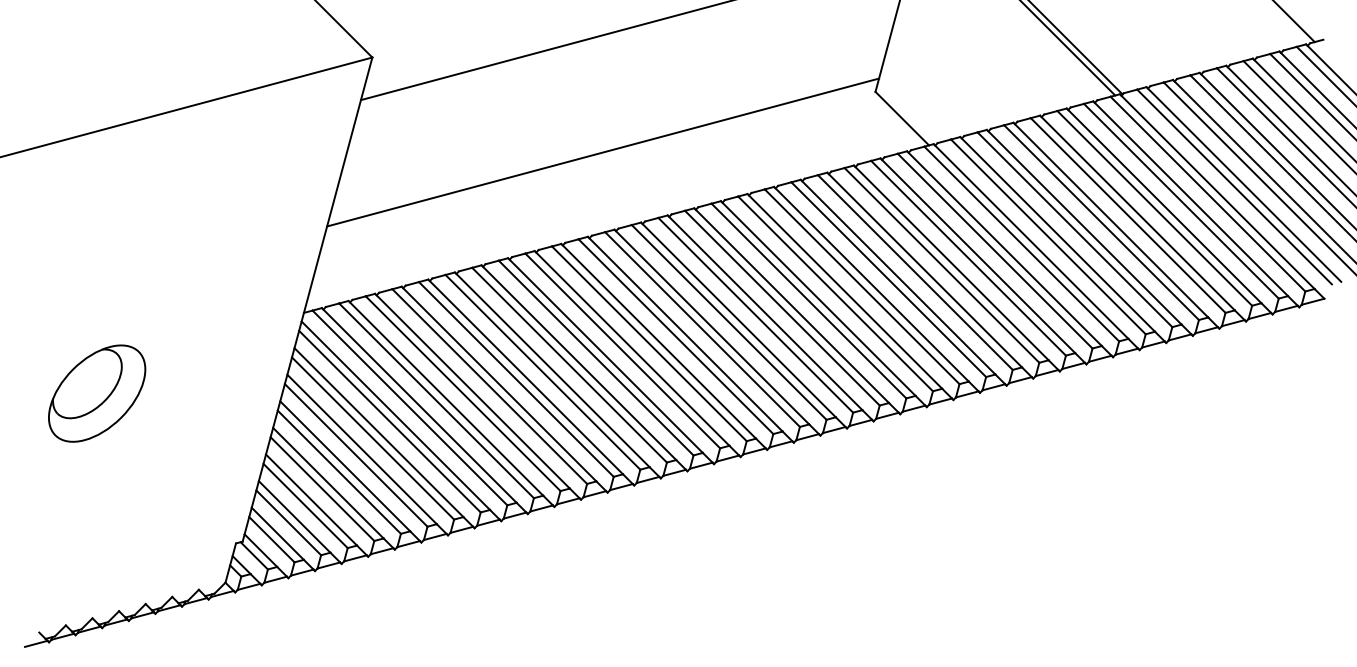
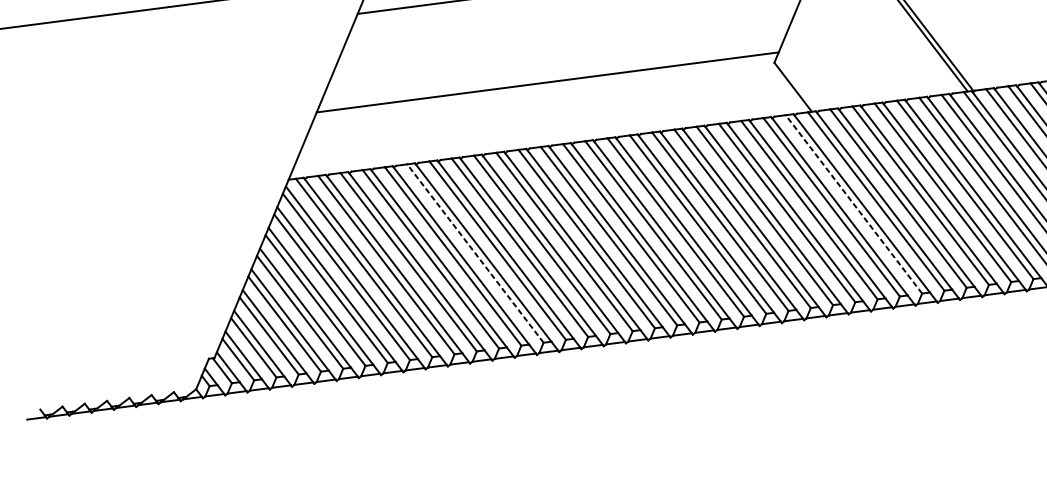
line: (995, 251) -> (854, 204), solid -> dashed
line: (542, 372) -> (475, 253), solid -> dashed
part: (97, 393) -> (113, 222), removed

